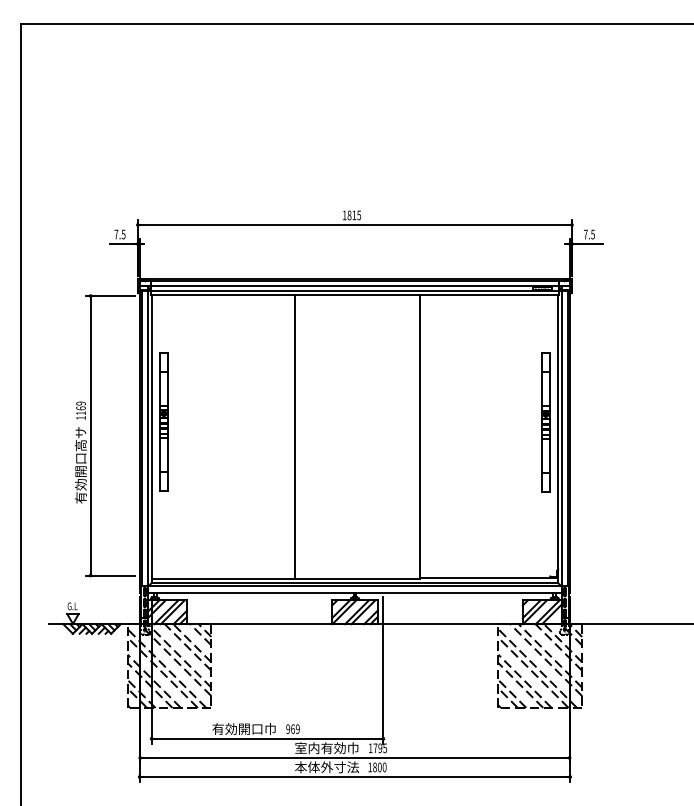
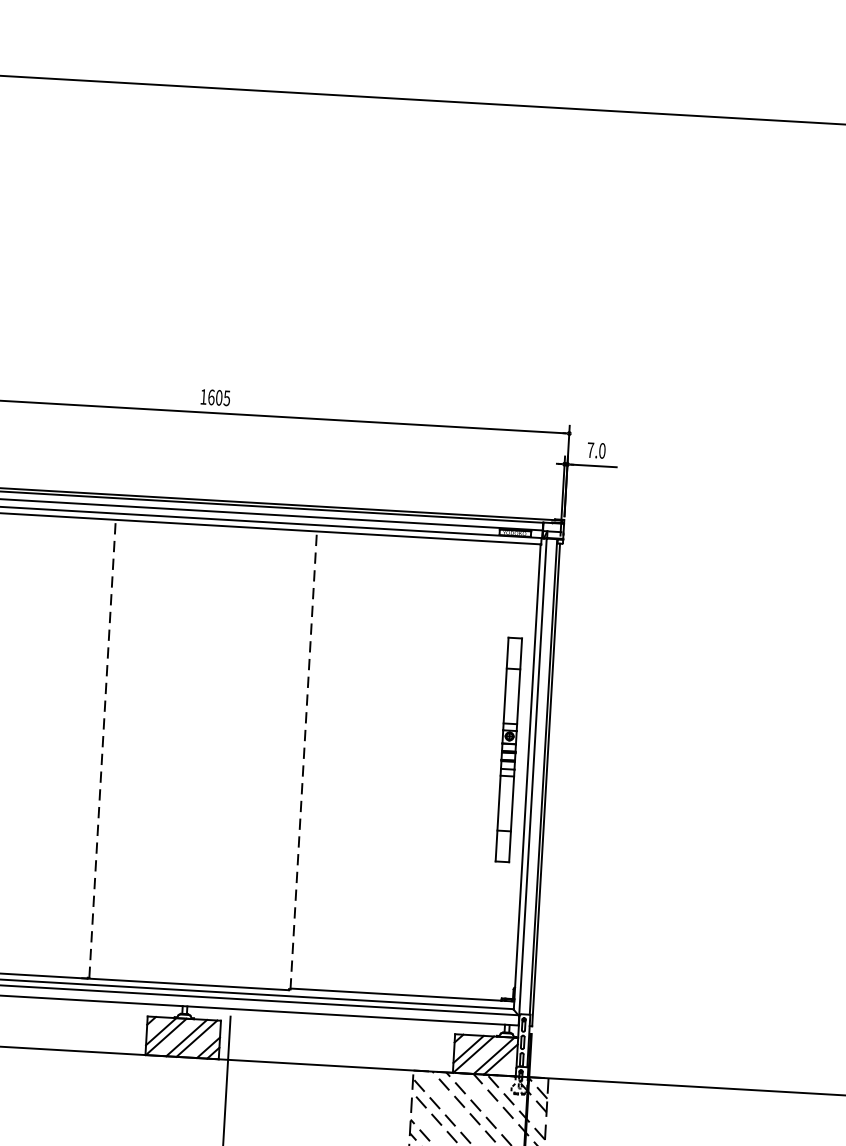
text: (351, 215) -> (214, 397), 1815 -> 1605
text: (592, 234) -> (601, 450), 7.5 -> 7.0
line: (294, 436) -> (102, 748), solid -> dashed
line: (419, 436) -> (303, 760), solid -> dashed

